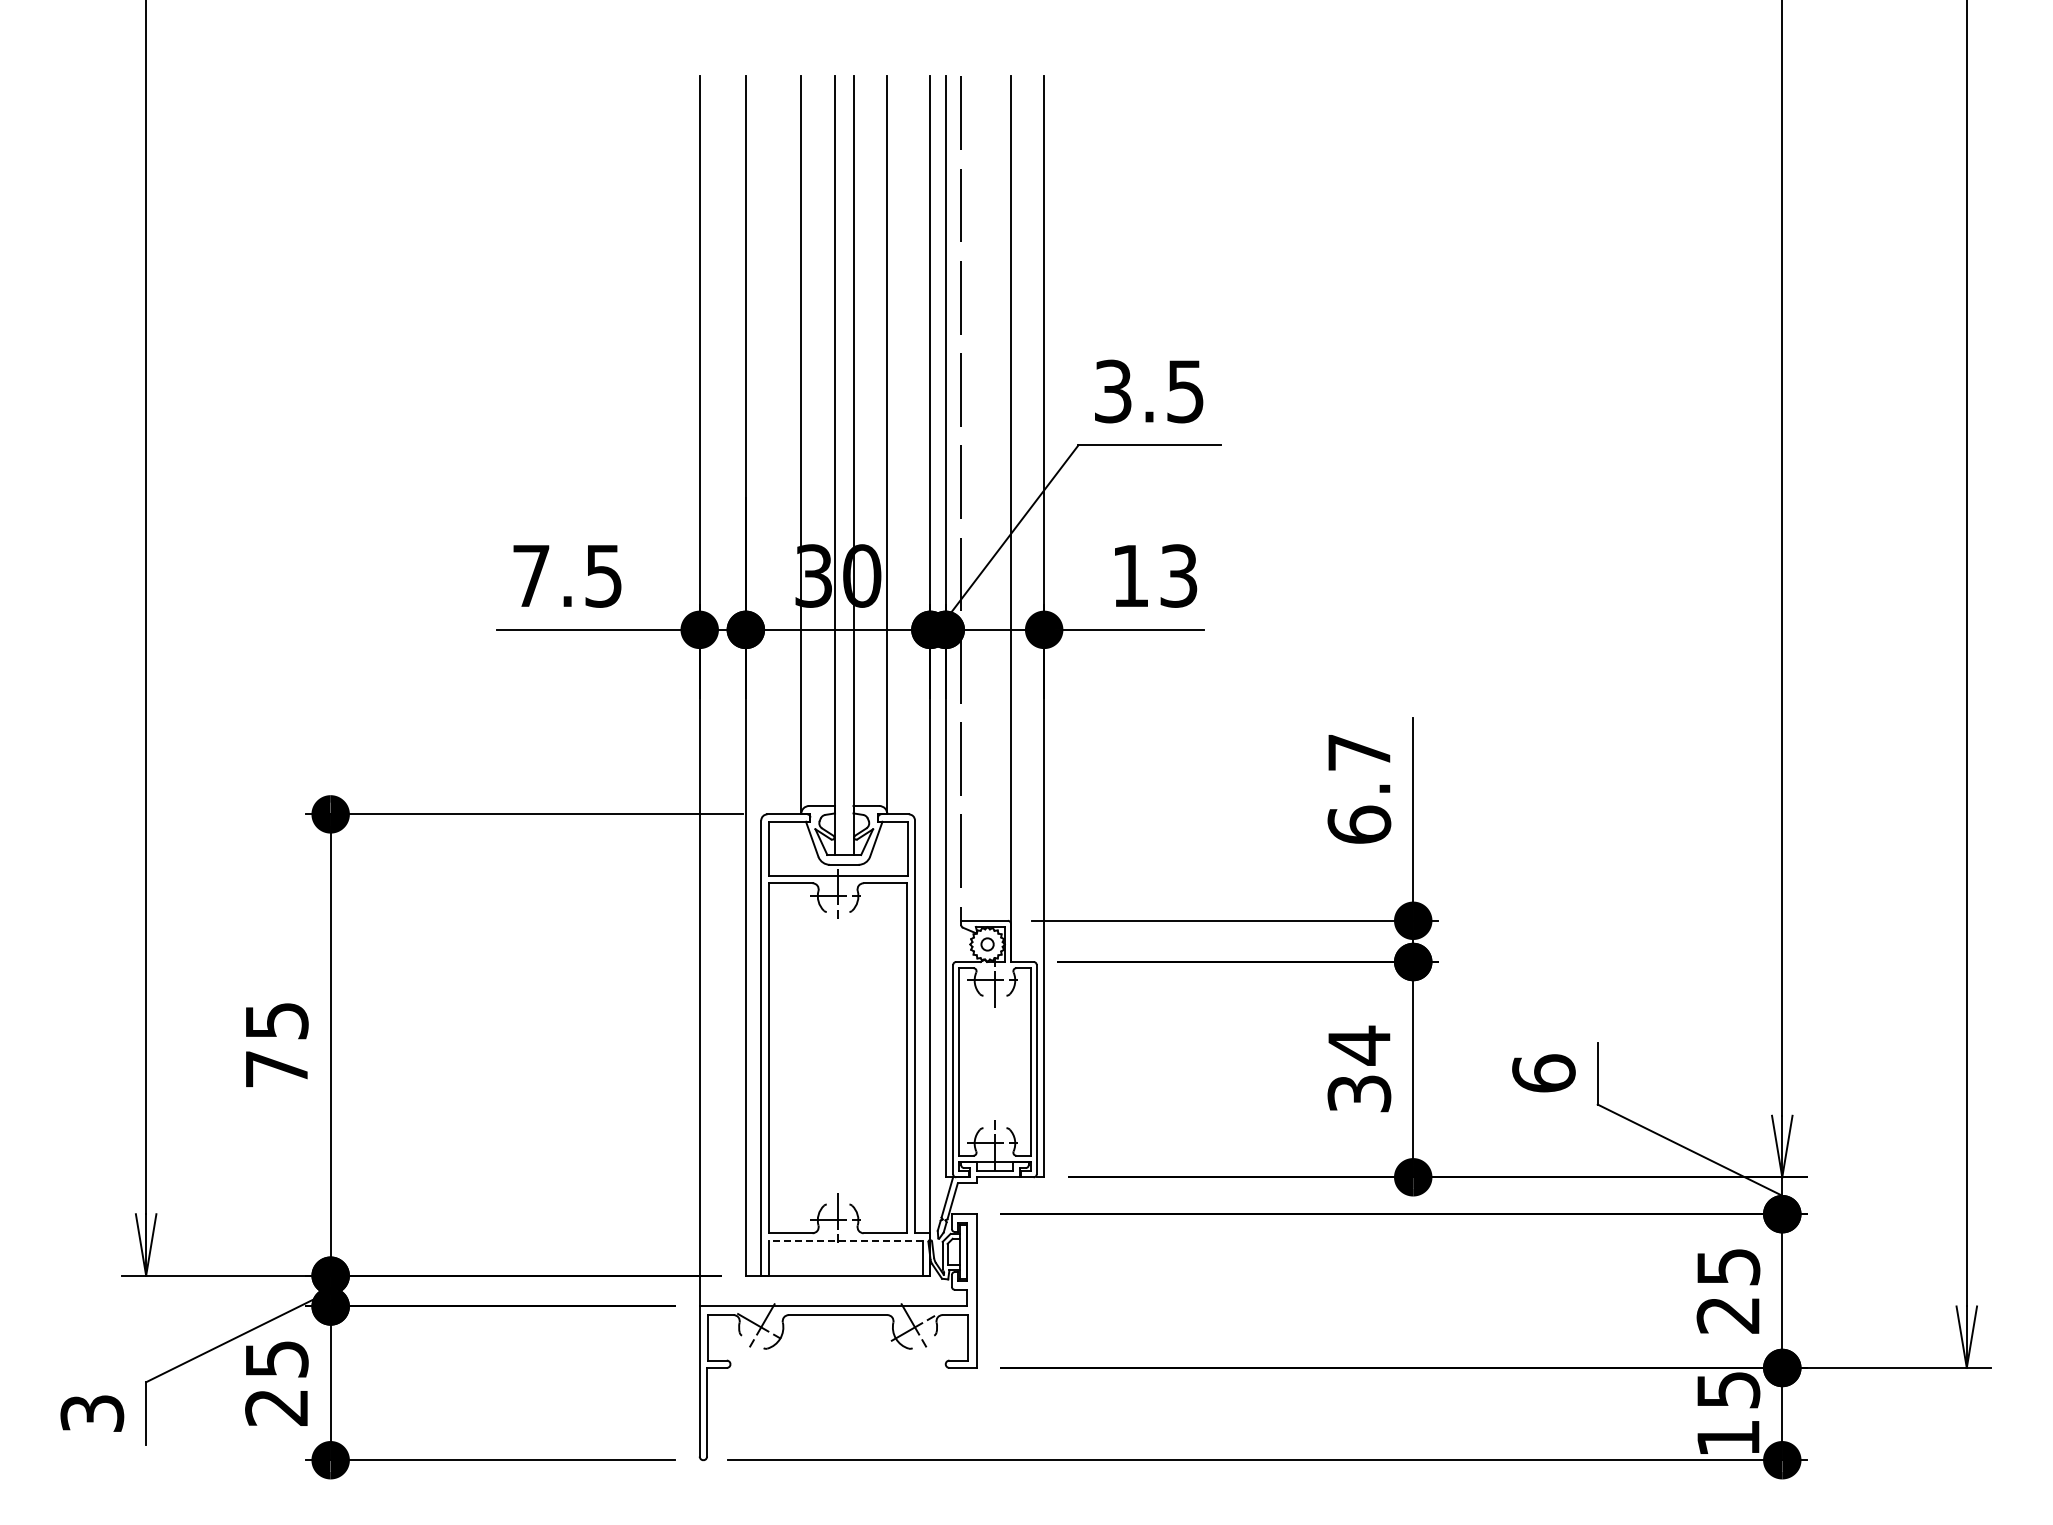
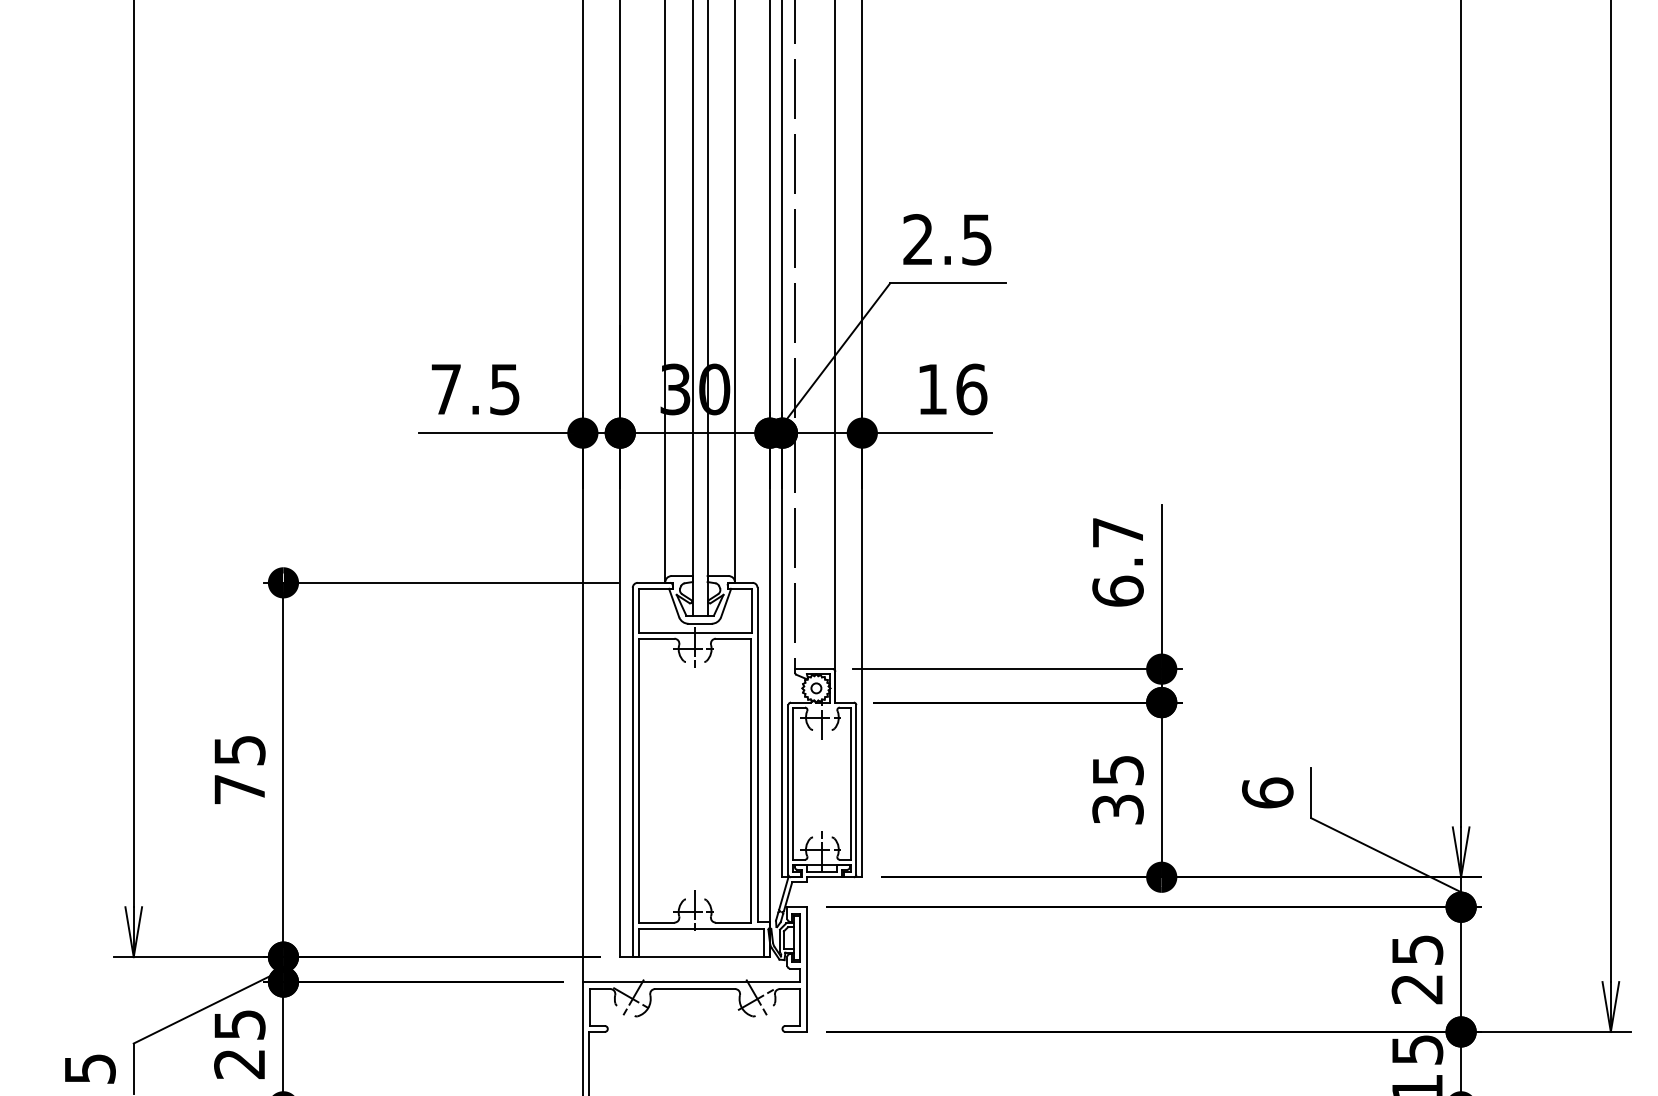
text: (1112, 391) -> (917, 239), 3.5 -> 2.5
text: (1179, 575) -> (972, 389), 13 -> 16
text: (1359, 1045) -> (1118, 770), 34 -> 35
line: (845, 1240) -> (701, 928), dashed -> solid
text: (91, 1413) -> (89, 1068), 3 -> 5

